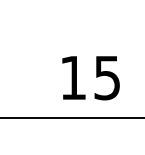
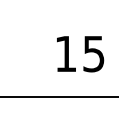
text: (90, 78) -> (80, 54), moved

